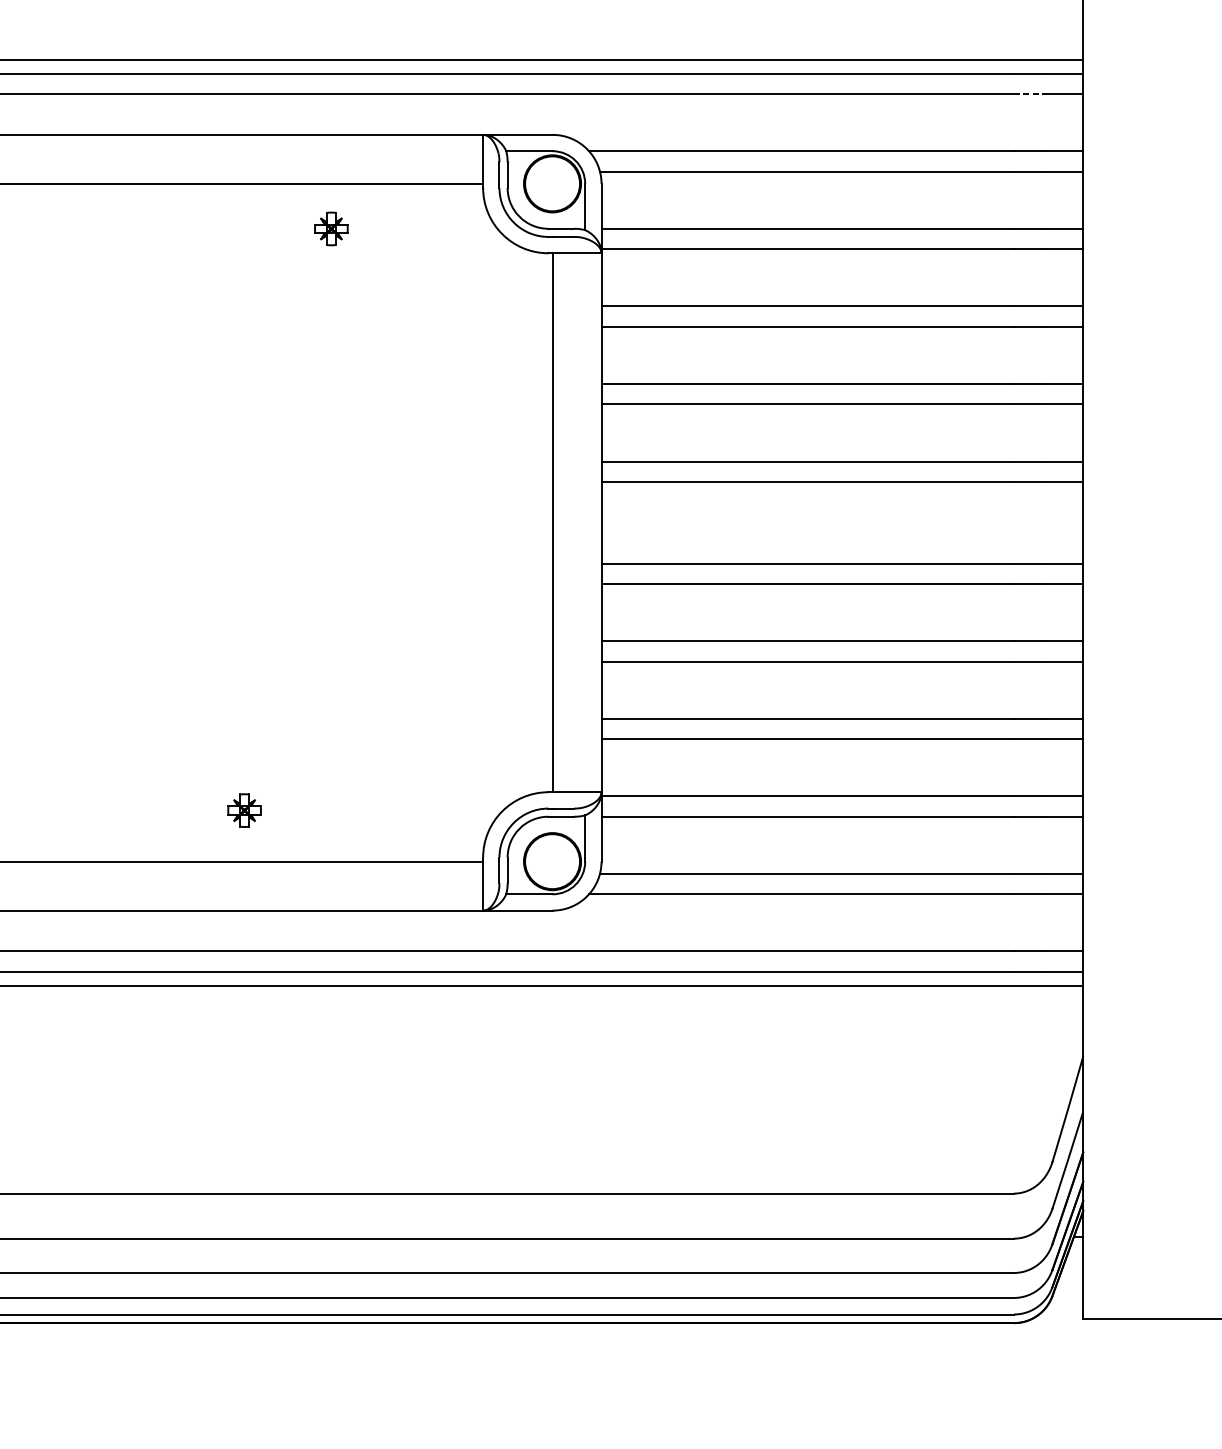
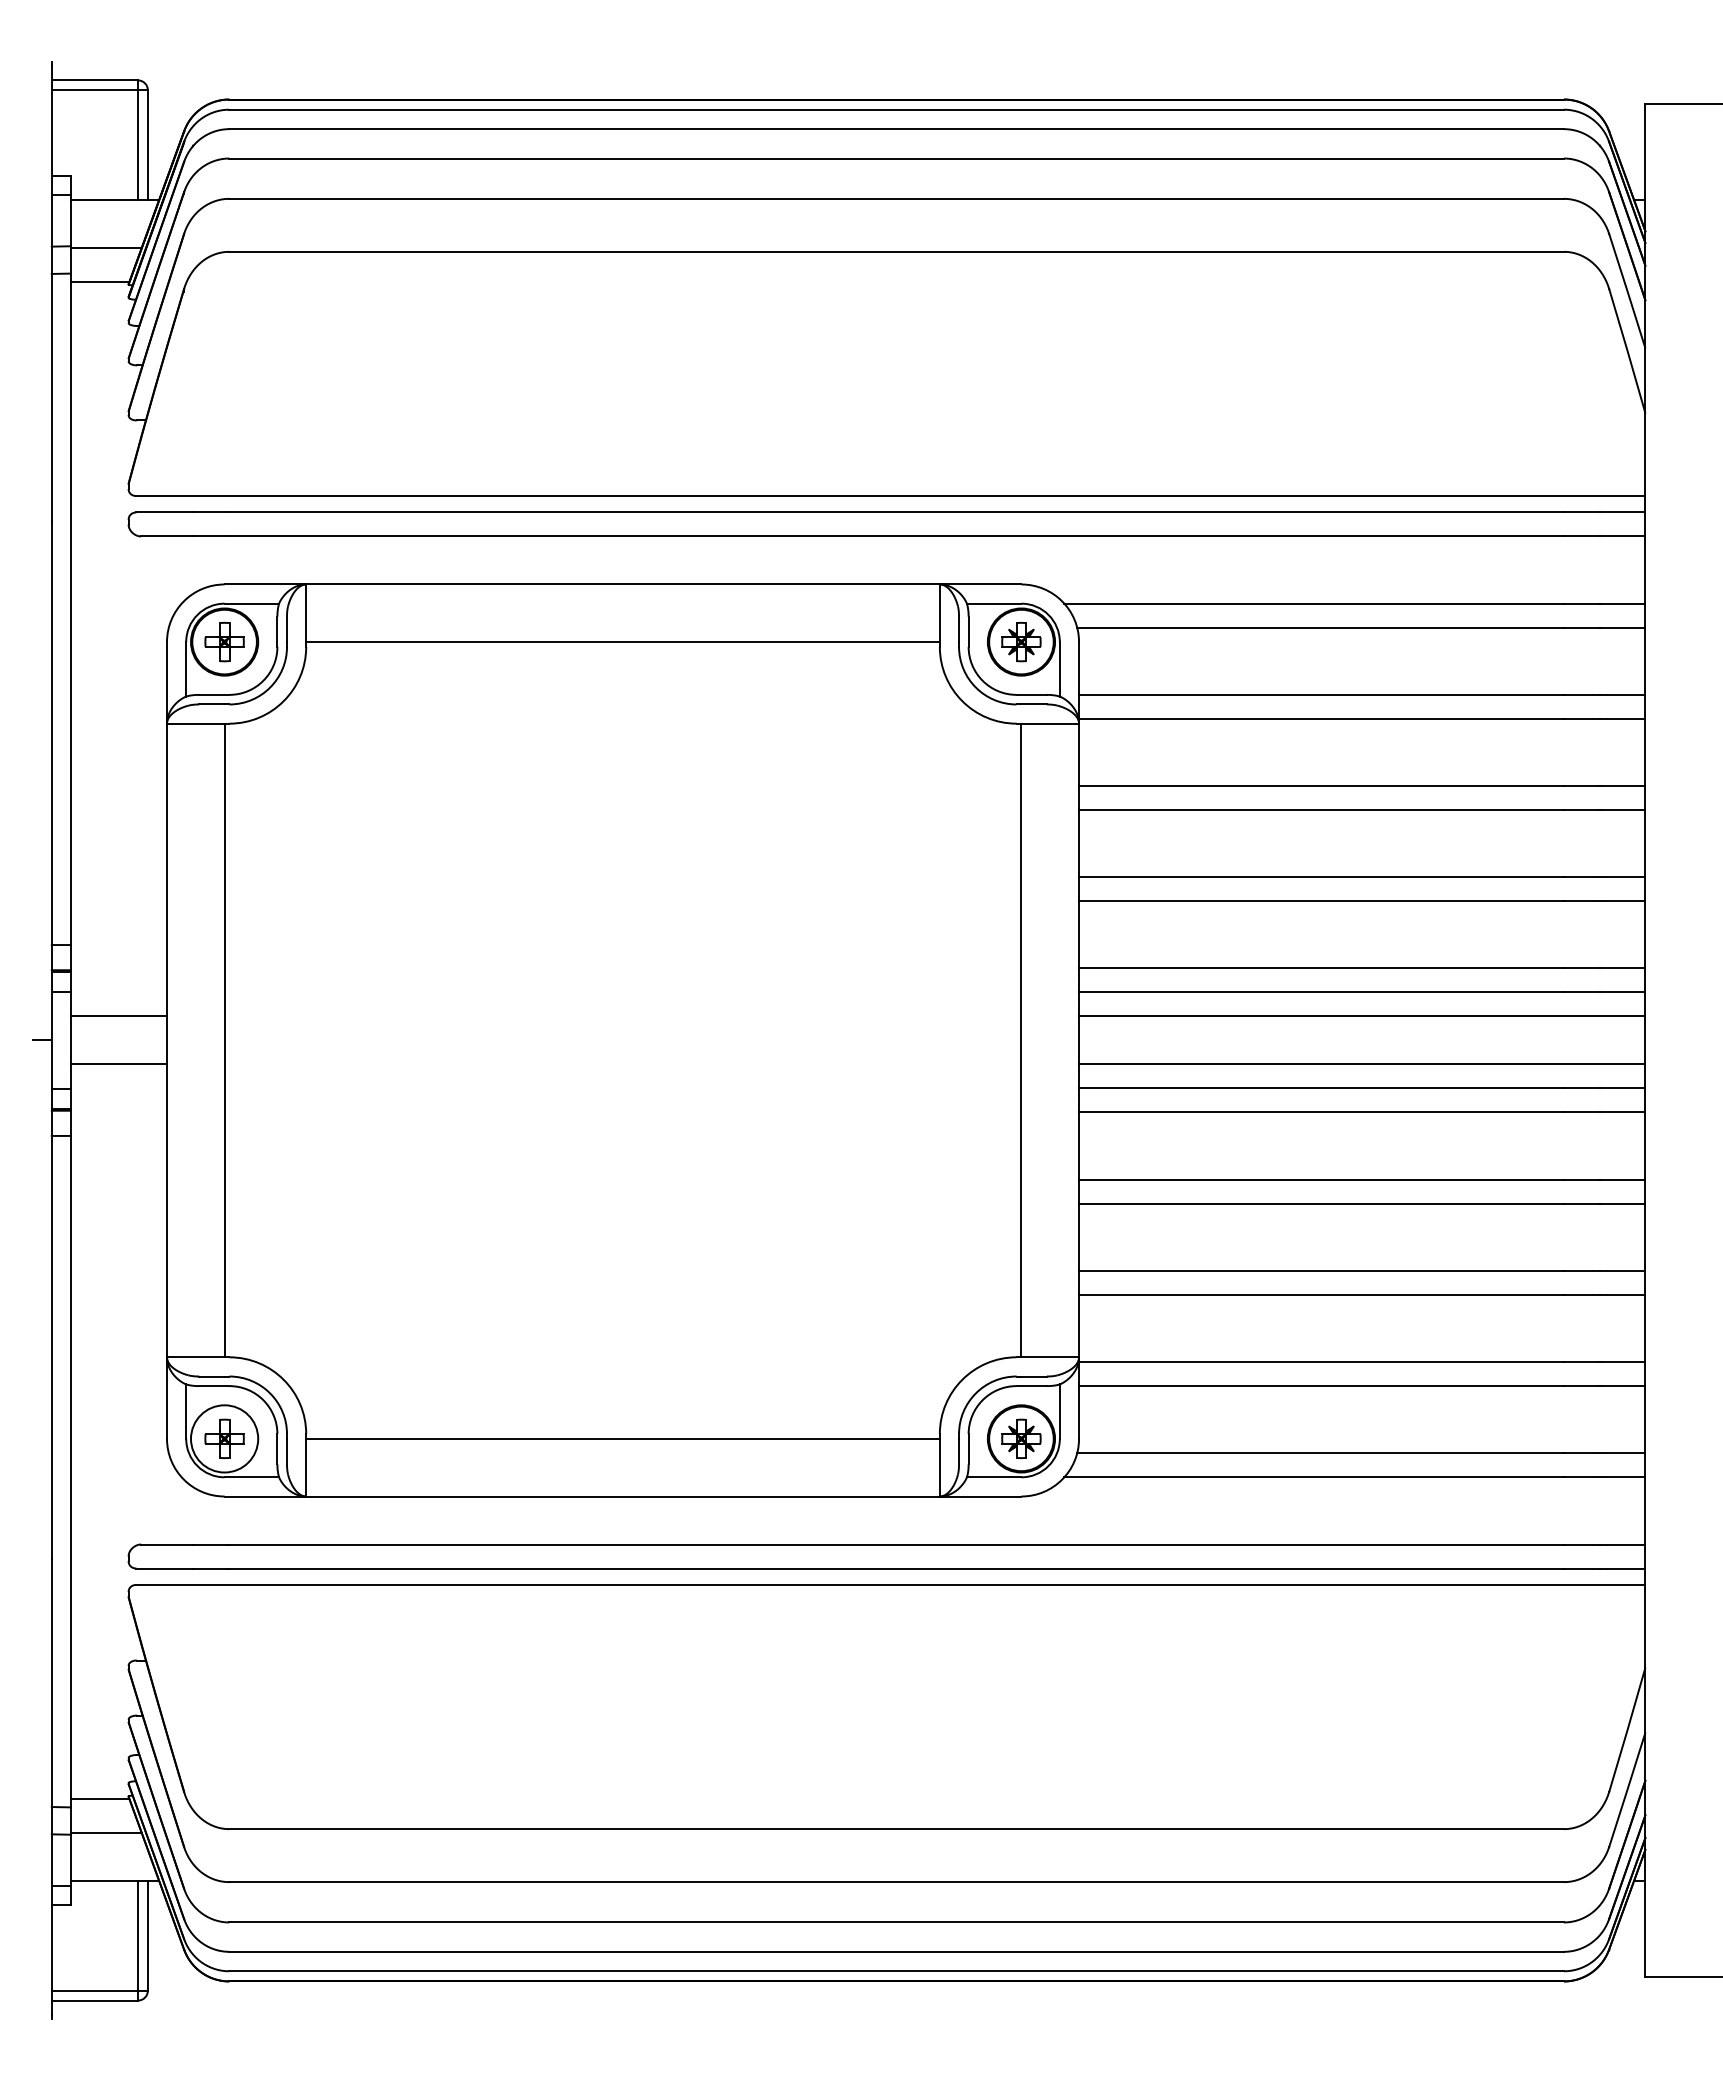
line: (1029, 94) -> (1582, 536), dashed -> solid
part: (331, 228) -> (1021, 641), moved
line: (842, 502) -> (1362, 1016), added
line: (842, 543) -> (1362, 1064), added
part: (244, 810) -> (1021, 1438), moved

